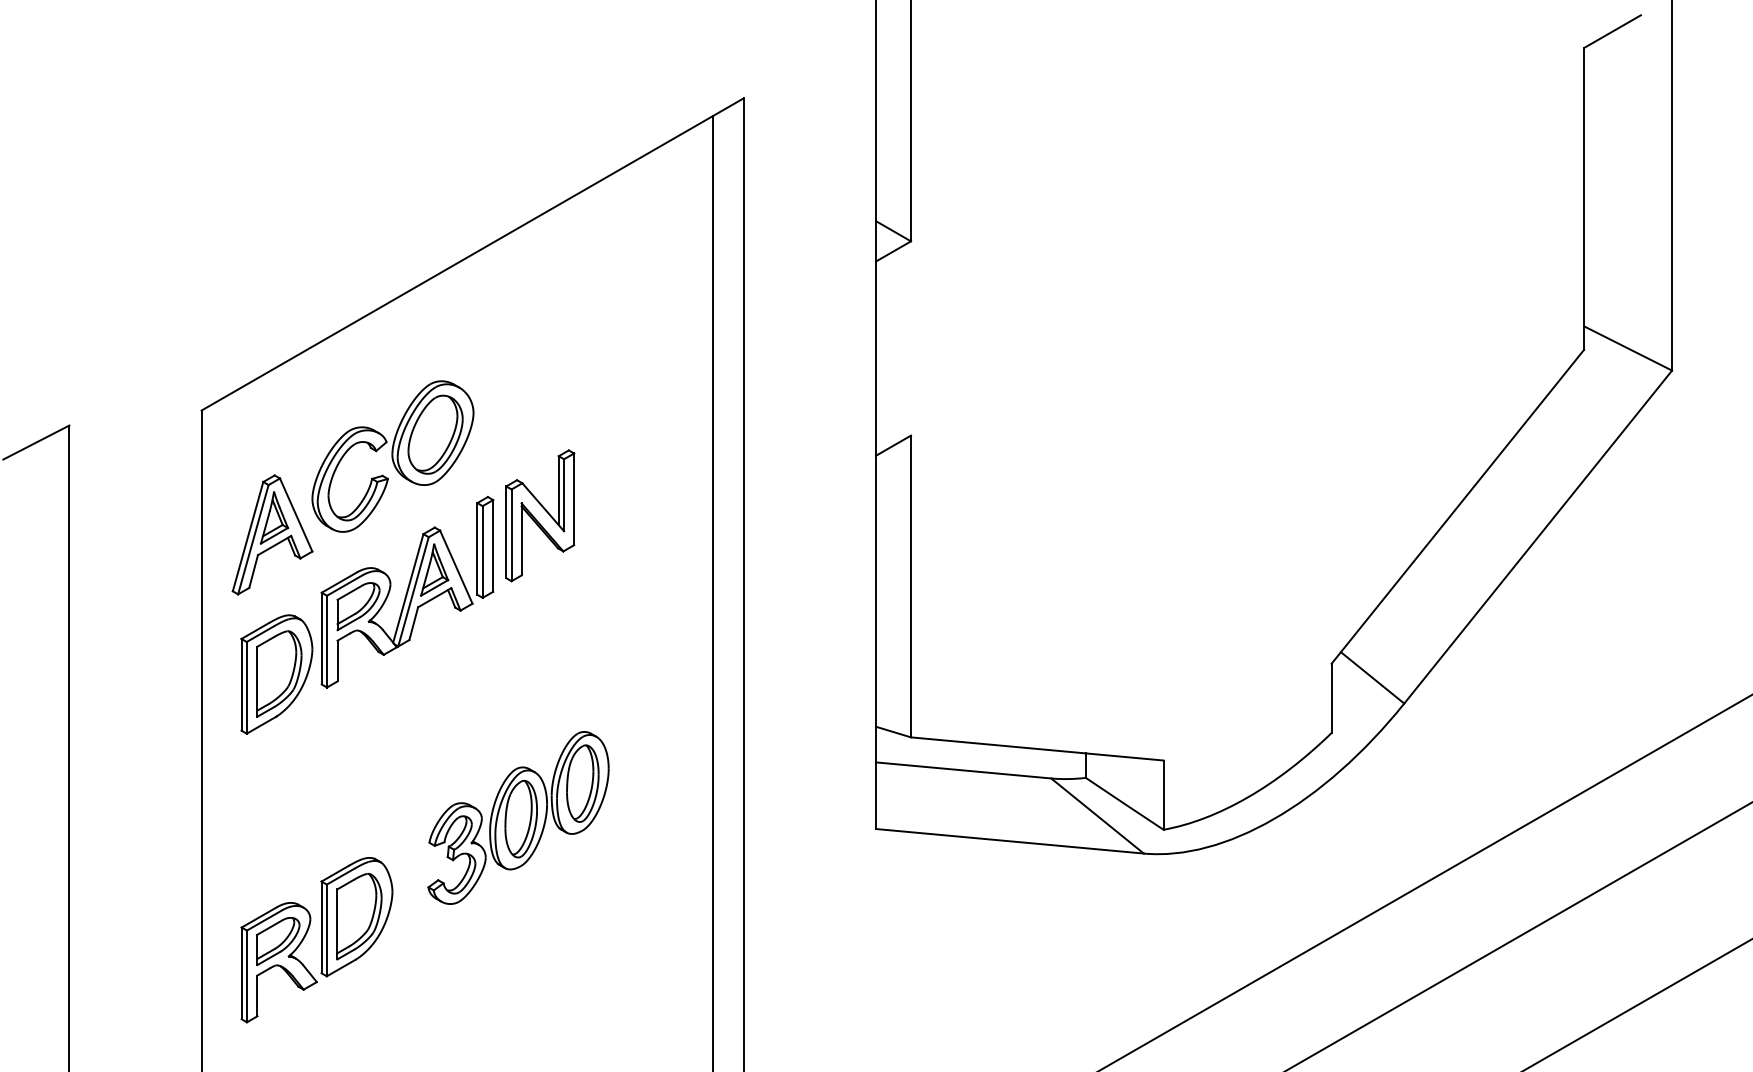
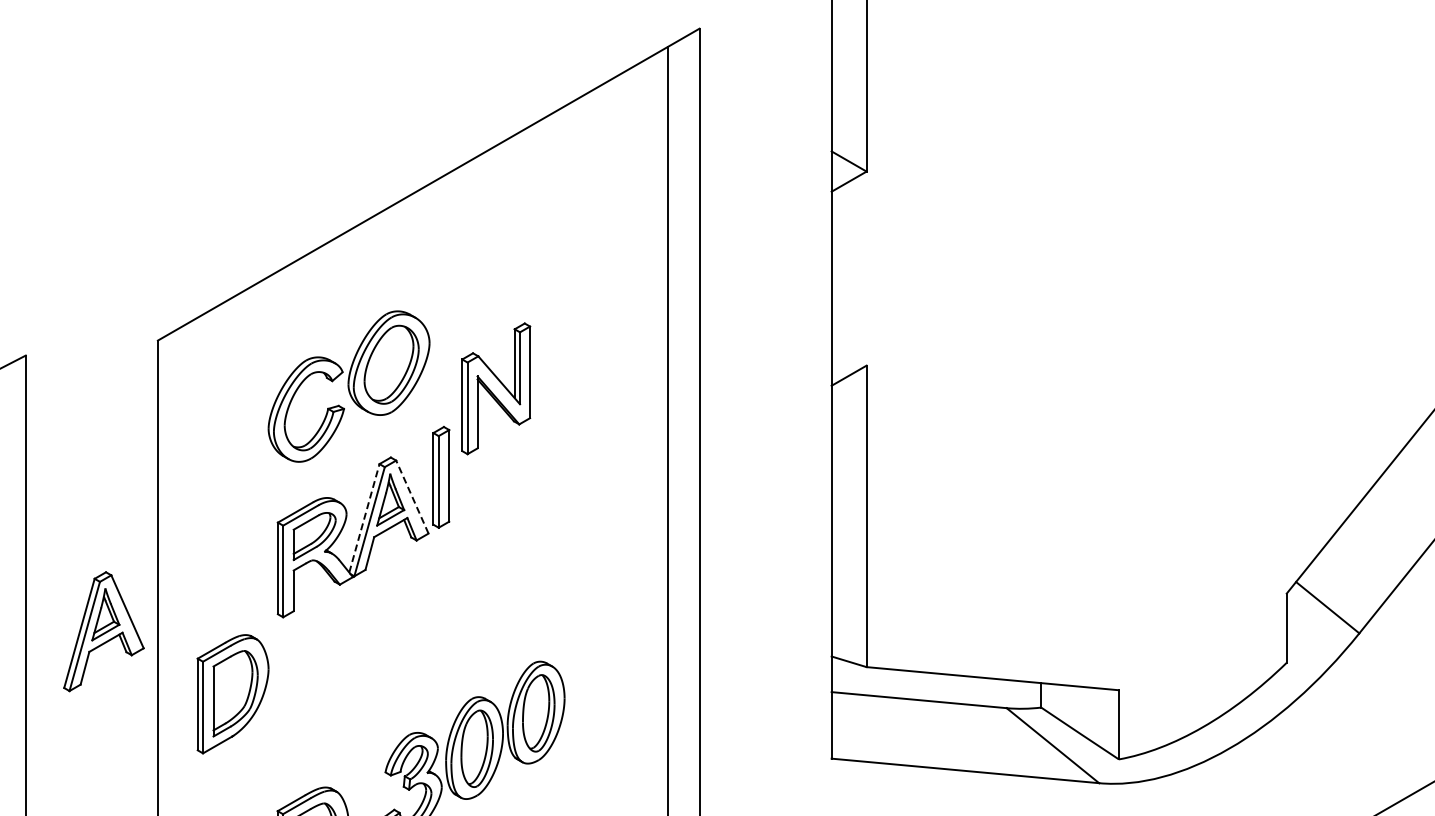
part: (540, 515) -> (496, 388), moved
part: (272, 534) -> (103, 631), moved
line: (456, 567) -> (412, 497), solid -> dashed
line: (408, 587) -> (364, 517), solid -> dashed
part: (276, 674) -> (232, 694), moved

